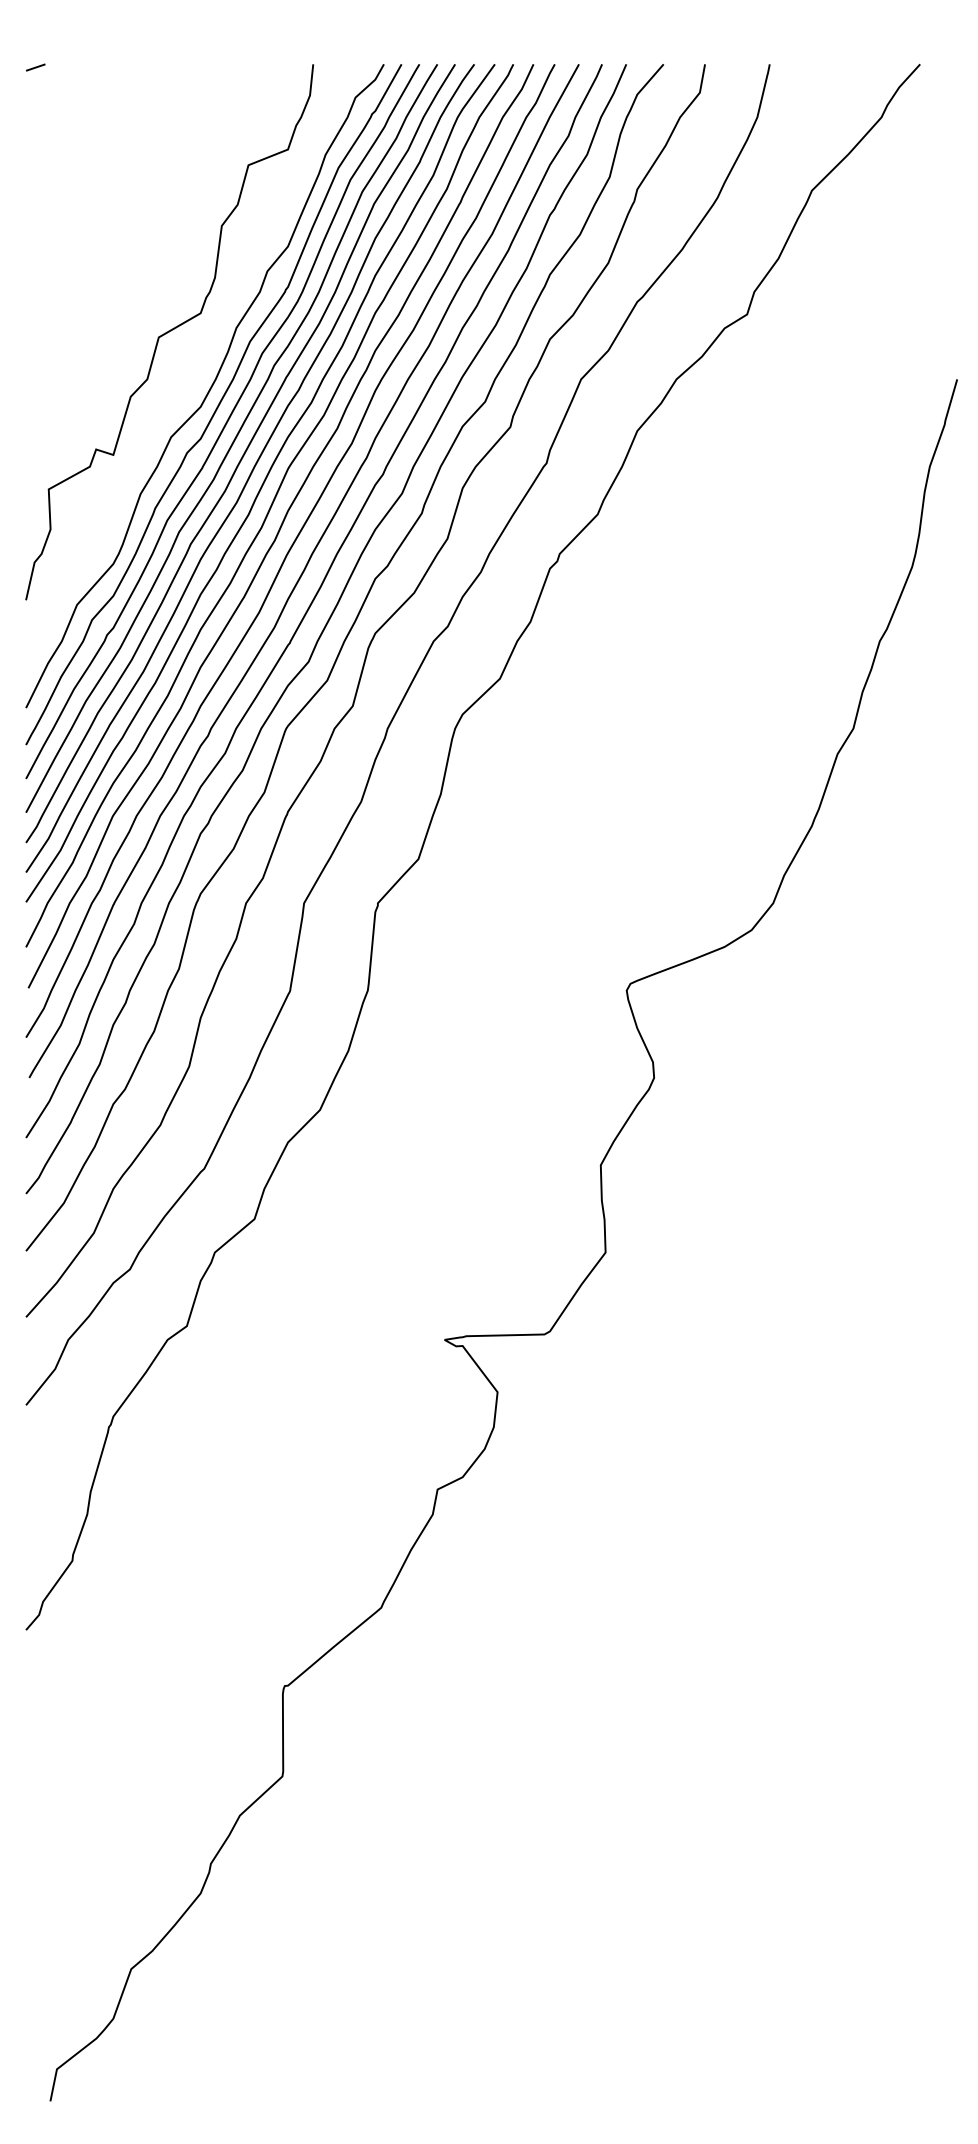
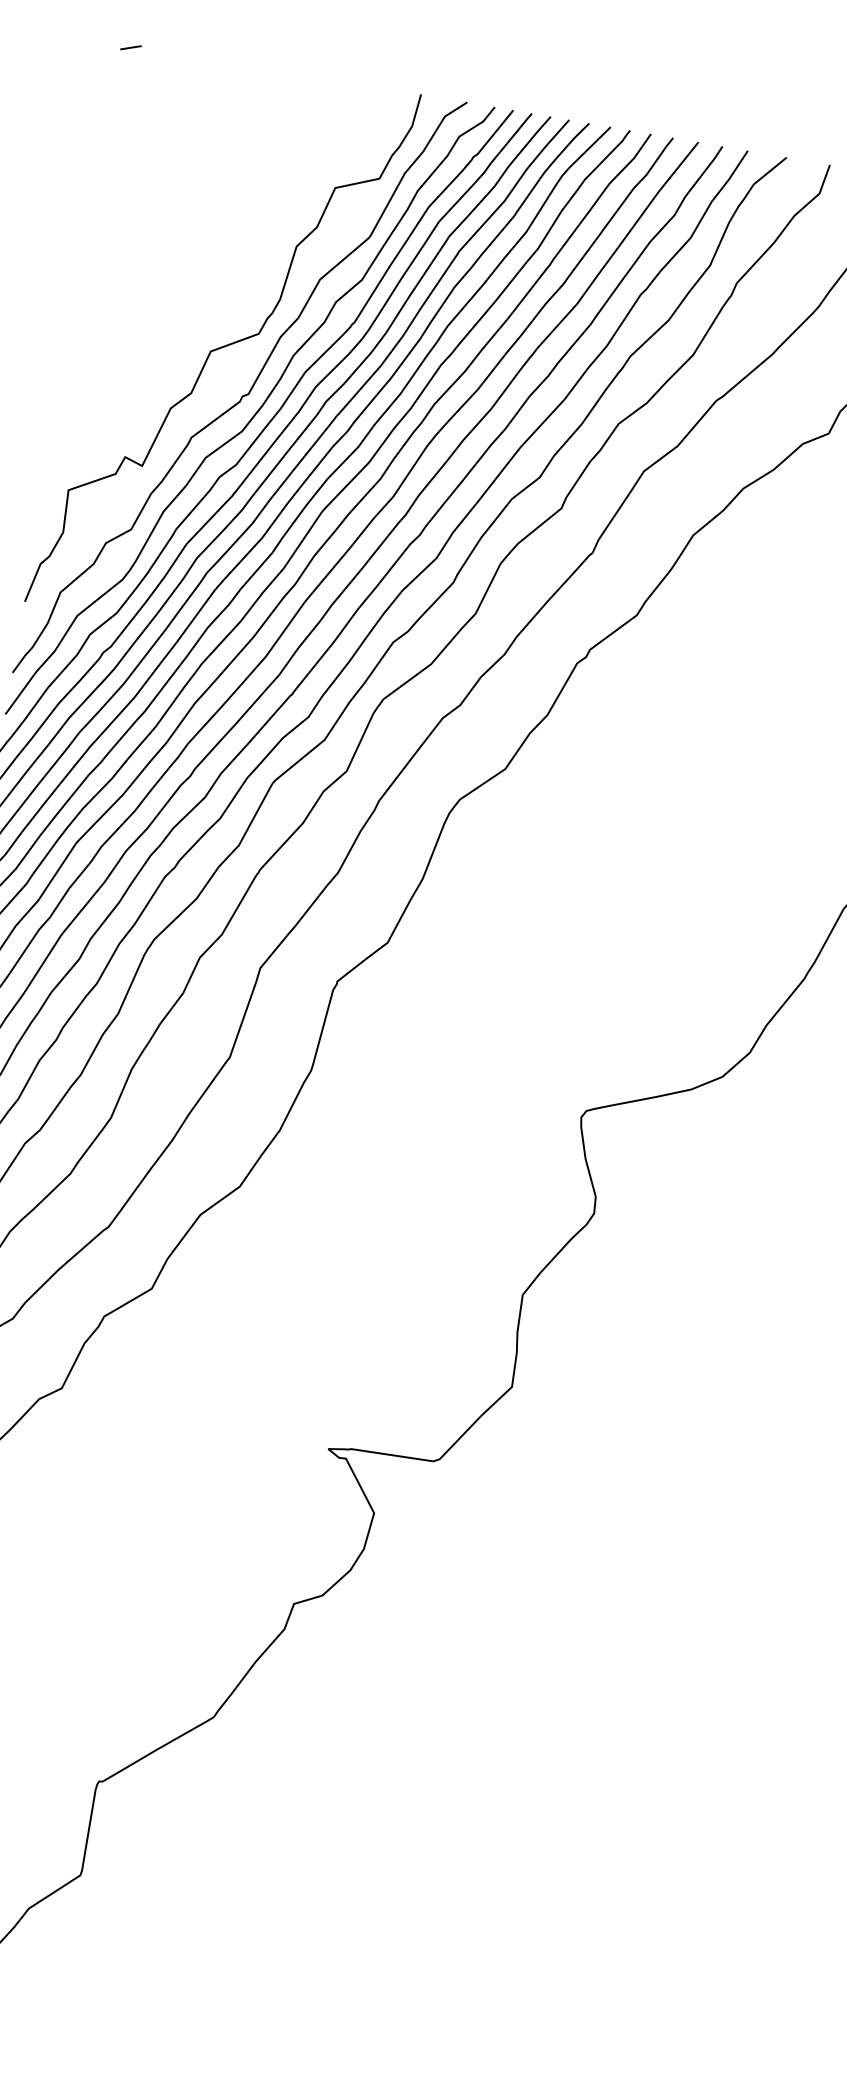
curve: (194, 373) -> (241, 395), added

